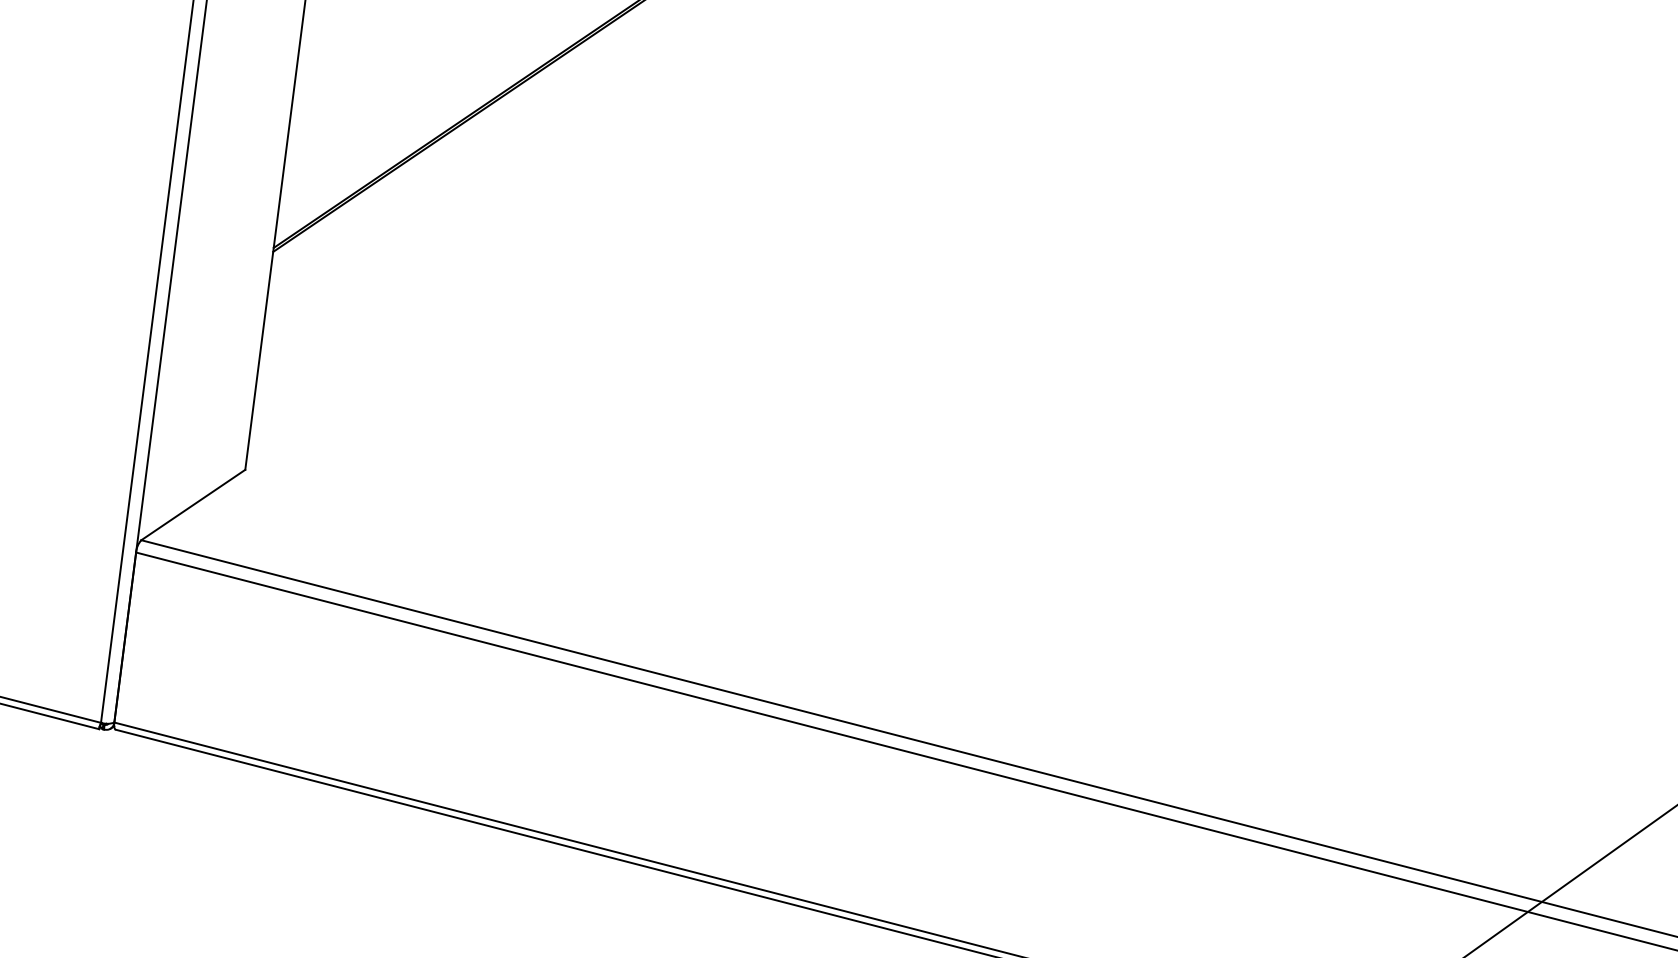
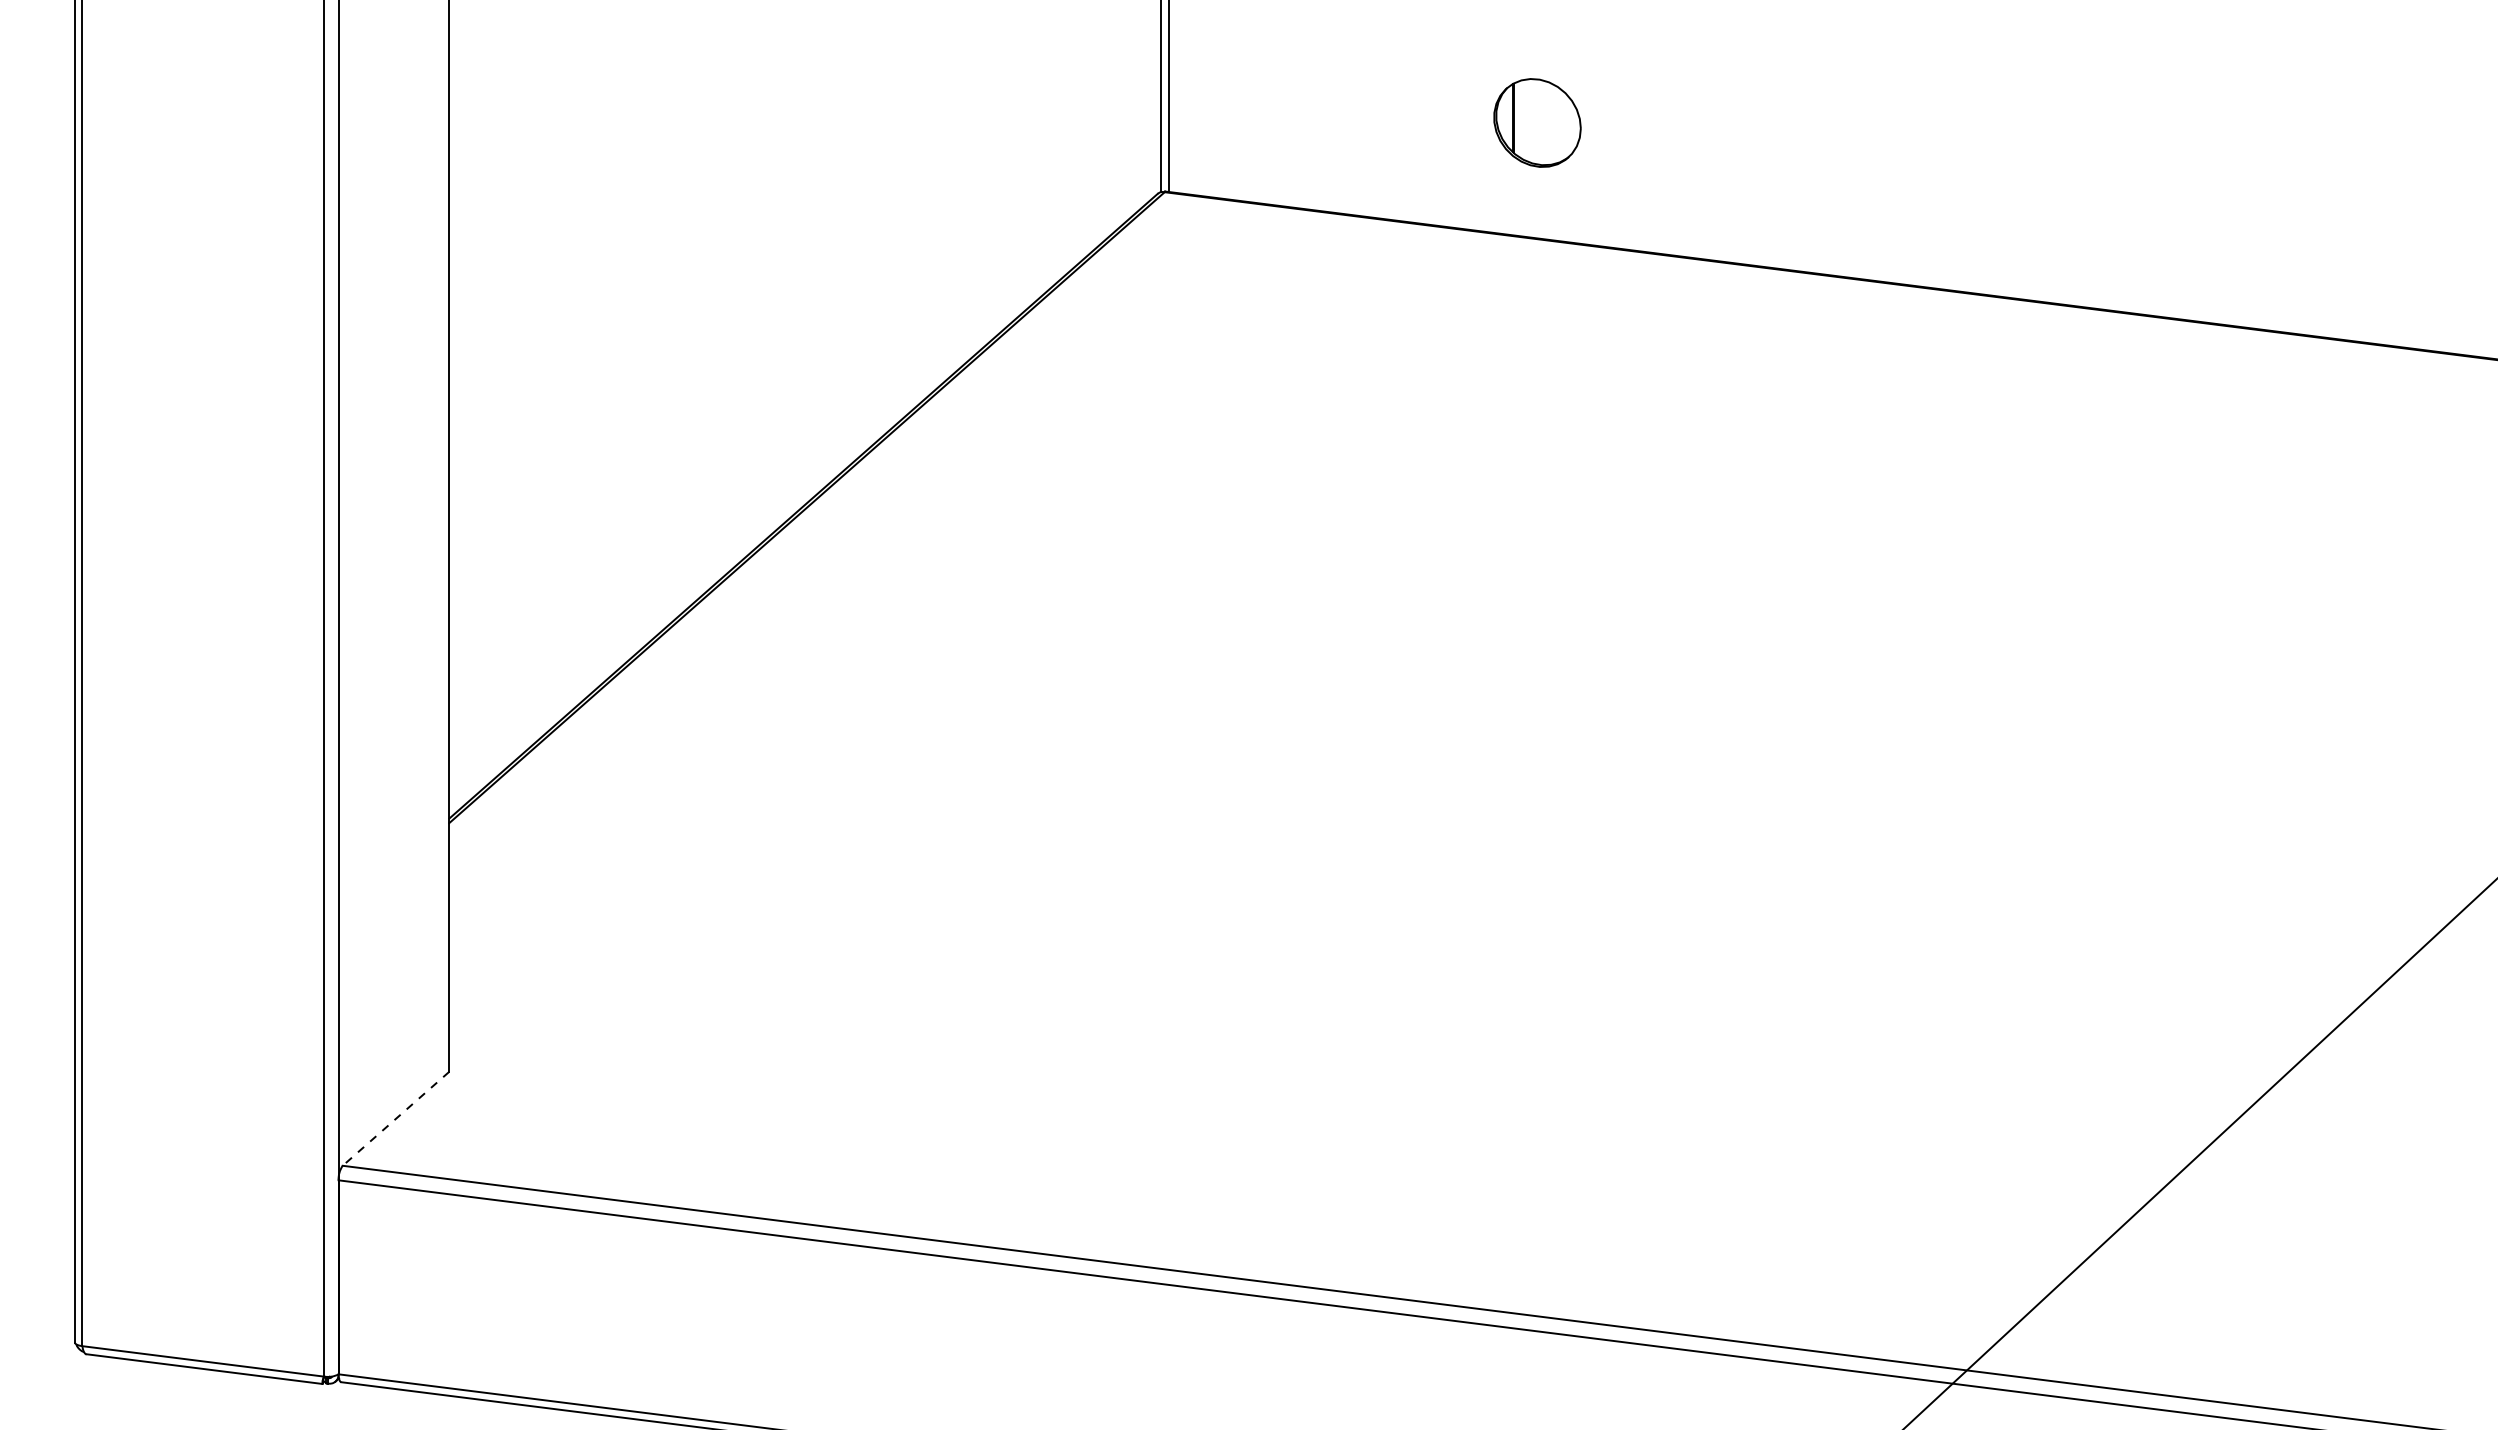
line: (192, 505) -> (395, 1119), solid -> dashed

